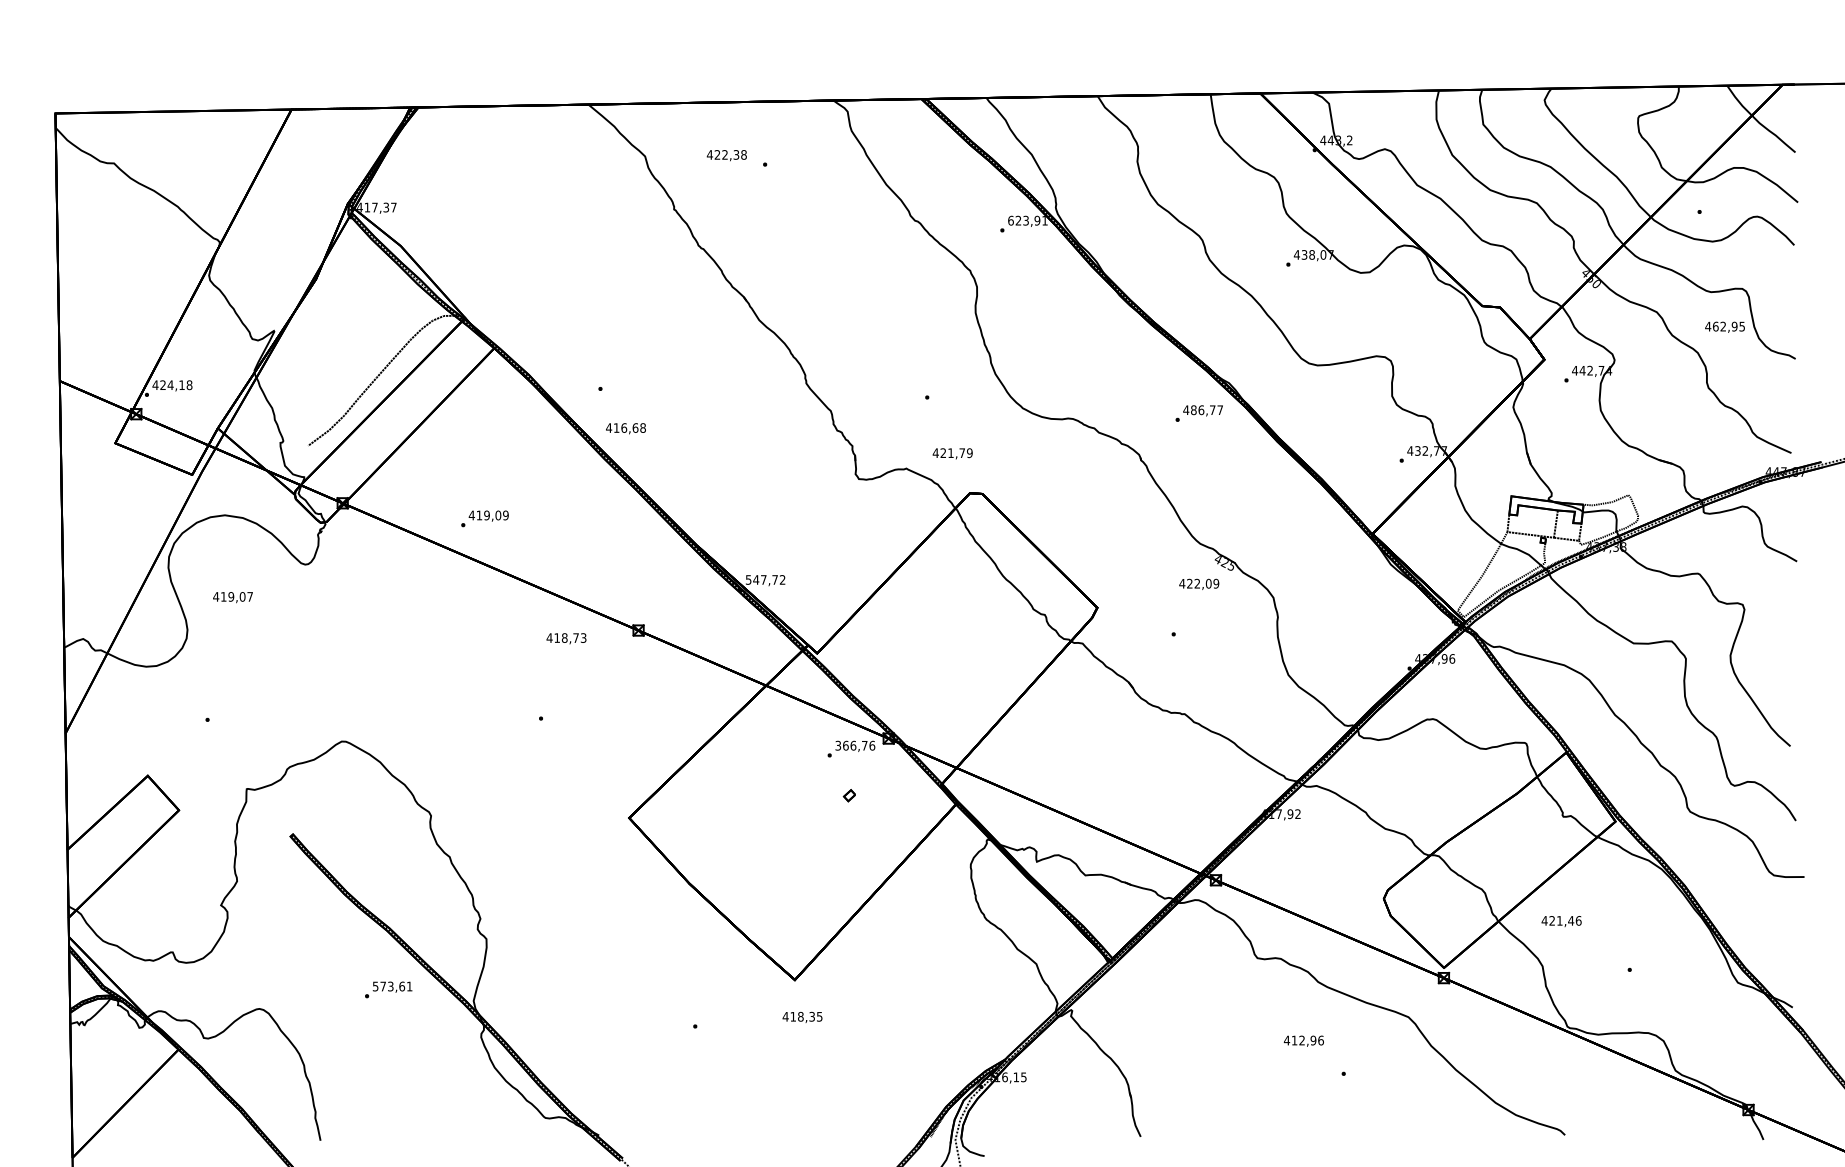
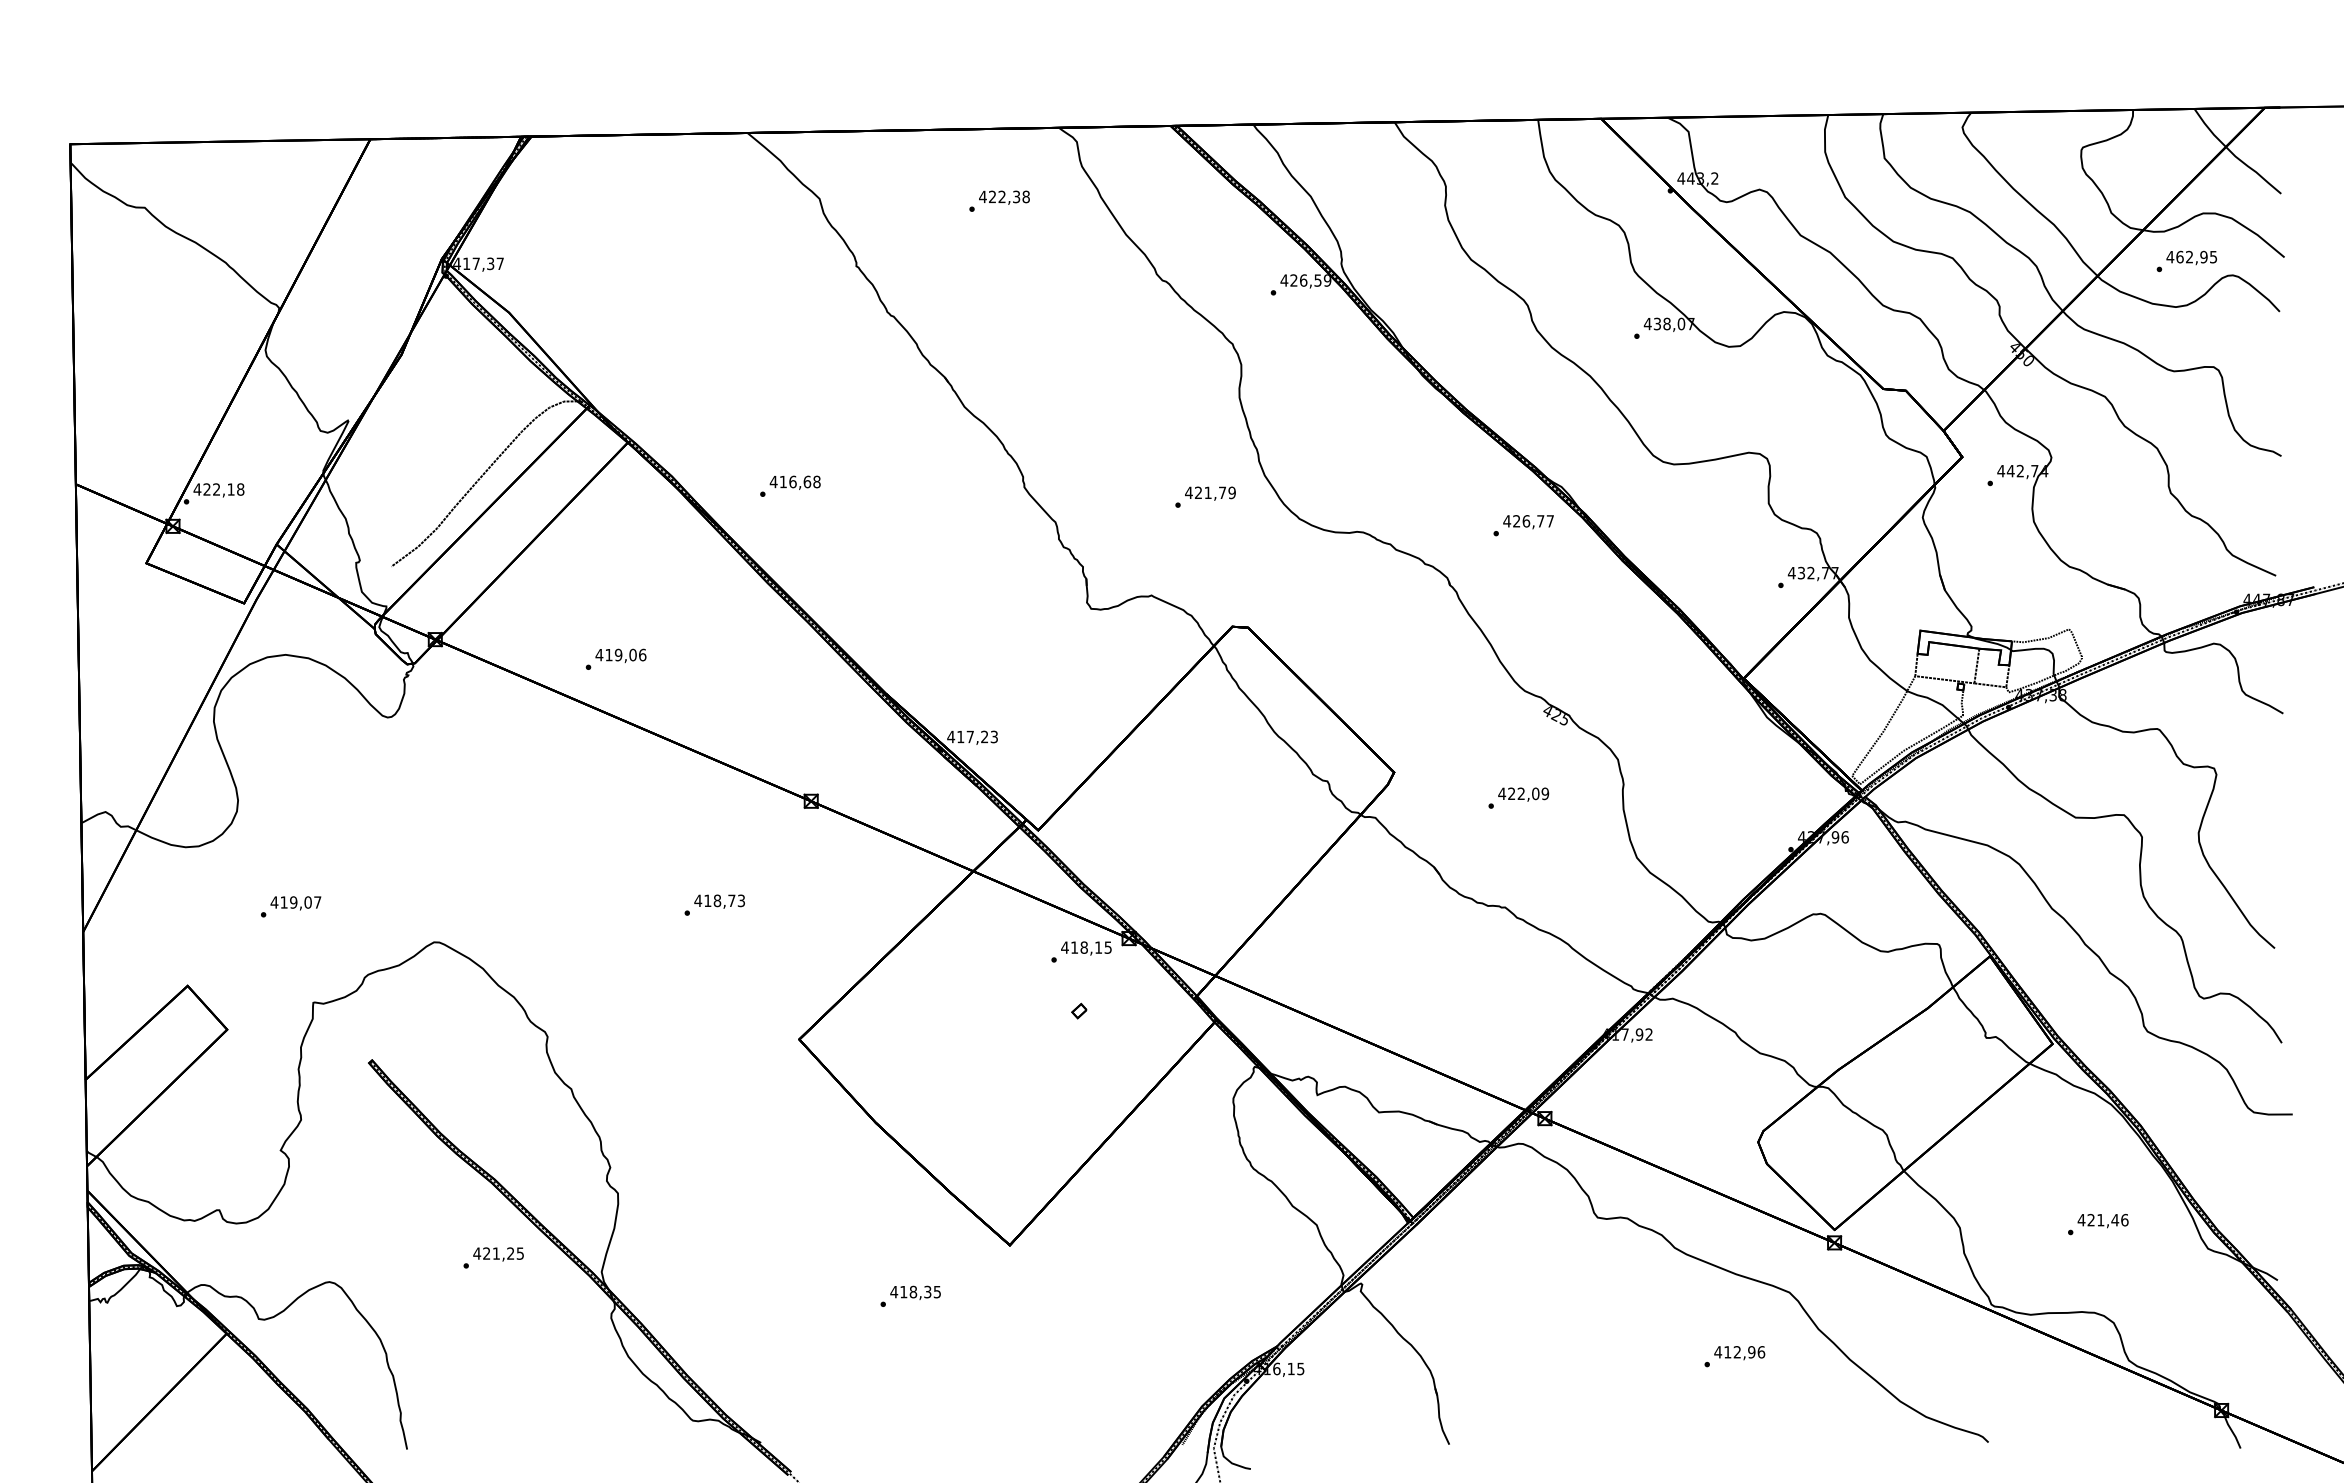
text: (726, 155) -> (1004, 197), moved
text: (1027, 220) -> (1305, 280), 623,91 -> 426,59
text: (1724, 326) -> (2191, 257), moved
text: (170, 385) -> (216, 489), 424,18 -> 422,18
text: (1193, 410) -> (1516, 521), 486,77 -> 426,77
text: (625, 428) -> (794, 482), moved
text: (952, 453) -> (1210, 493), moved
text: (505, 515) -> (642, 654), 419,09 -> 419,06
text: (765, 579) -> (972, 736), 547,72 -> 417,23
text: (1199, 584) -> (1523, 794), moved
text: (232, 597) -> (295, 903), moved
text: (566, 638) -> (719, 901), moved
text: (855, 745) -> (1086, 947), 366,76 -> 418,15
text: (1561, 921) -> (2102, 1221), moved
text: (392, 986) -> (498, 1253), 573,61 -> 421,25
text: (802, 1017) -> (915, 1292), moved
text: (1303, 1041) -> (1739, 1353), moved

